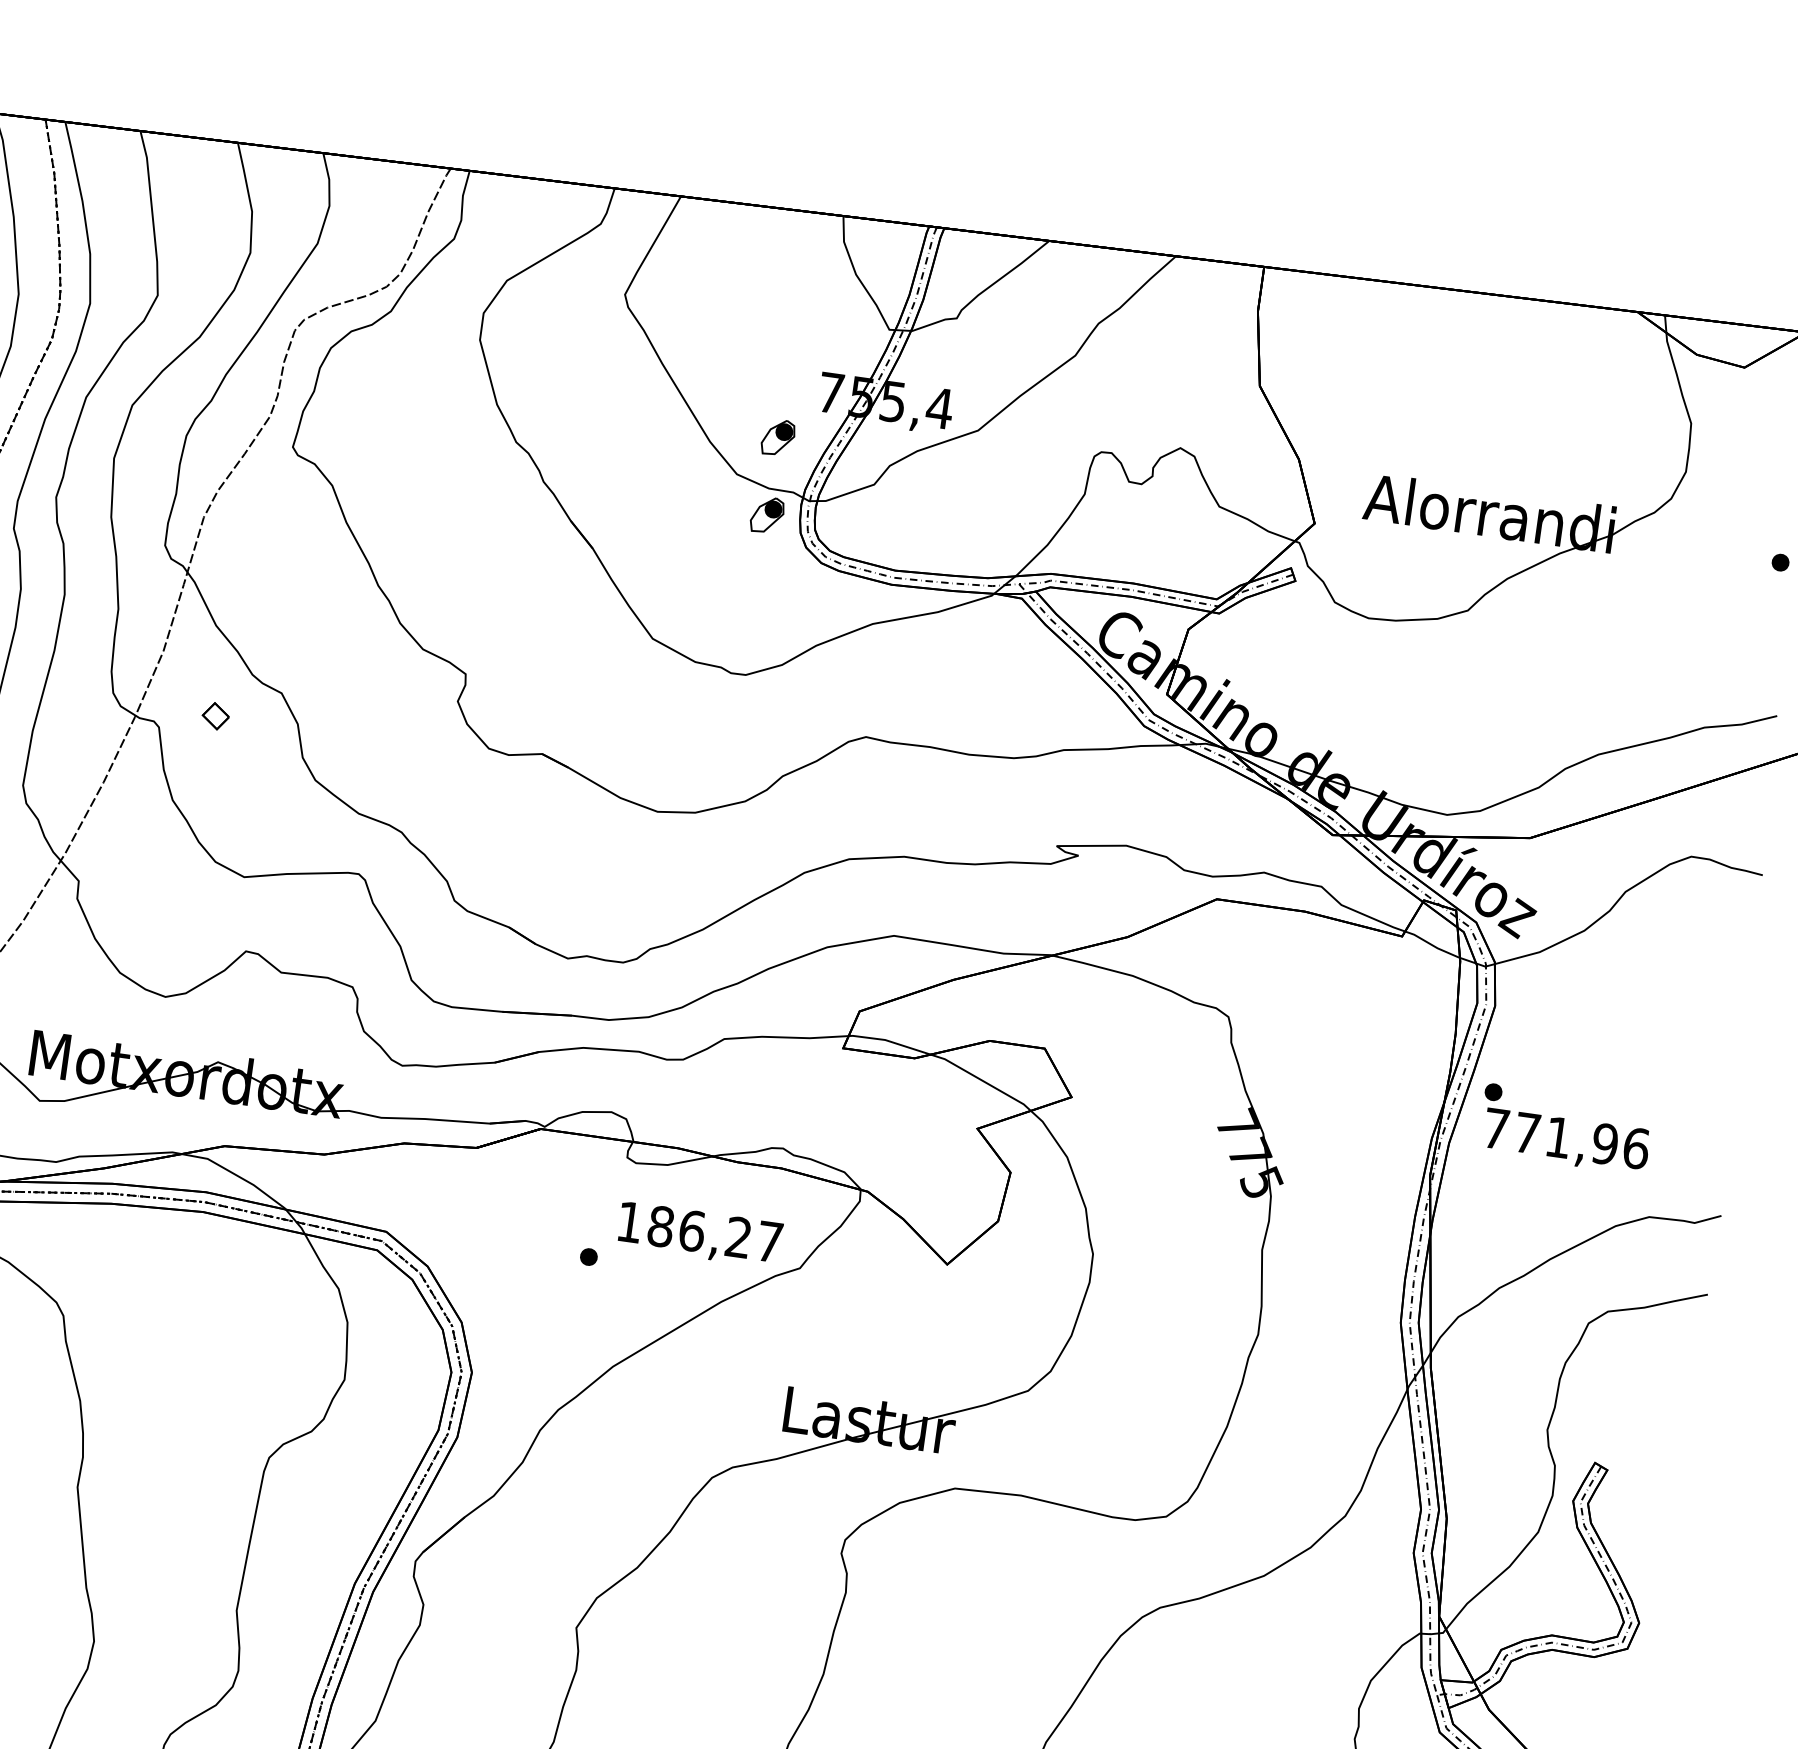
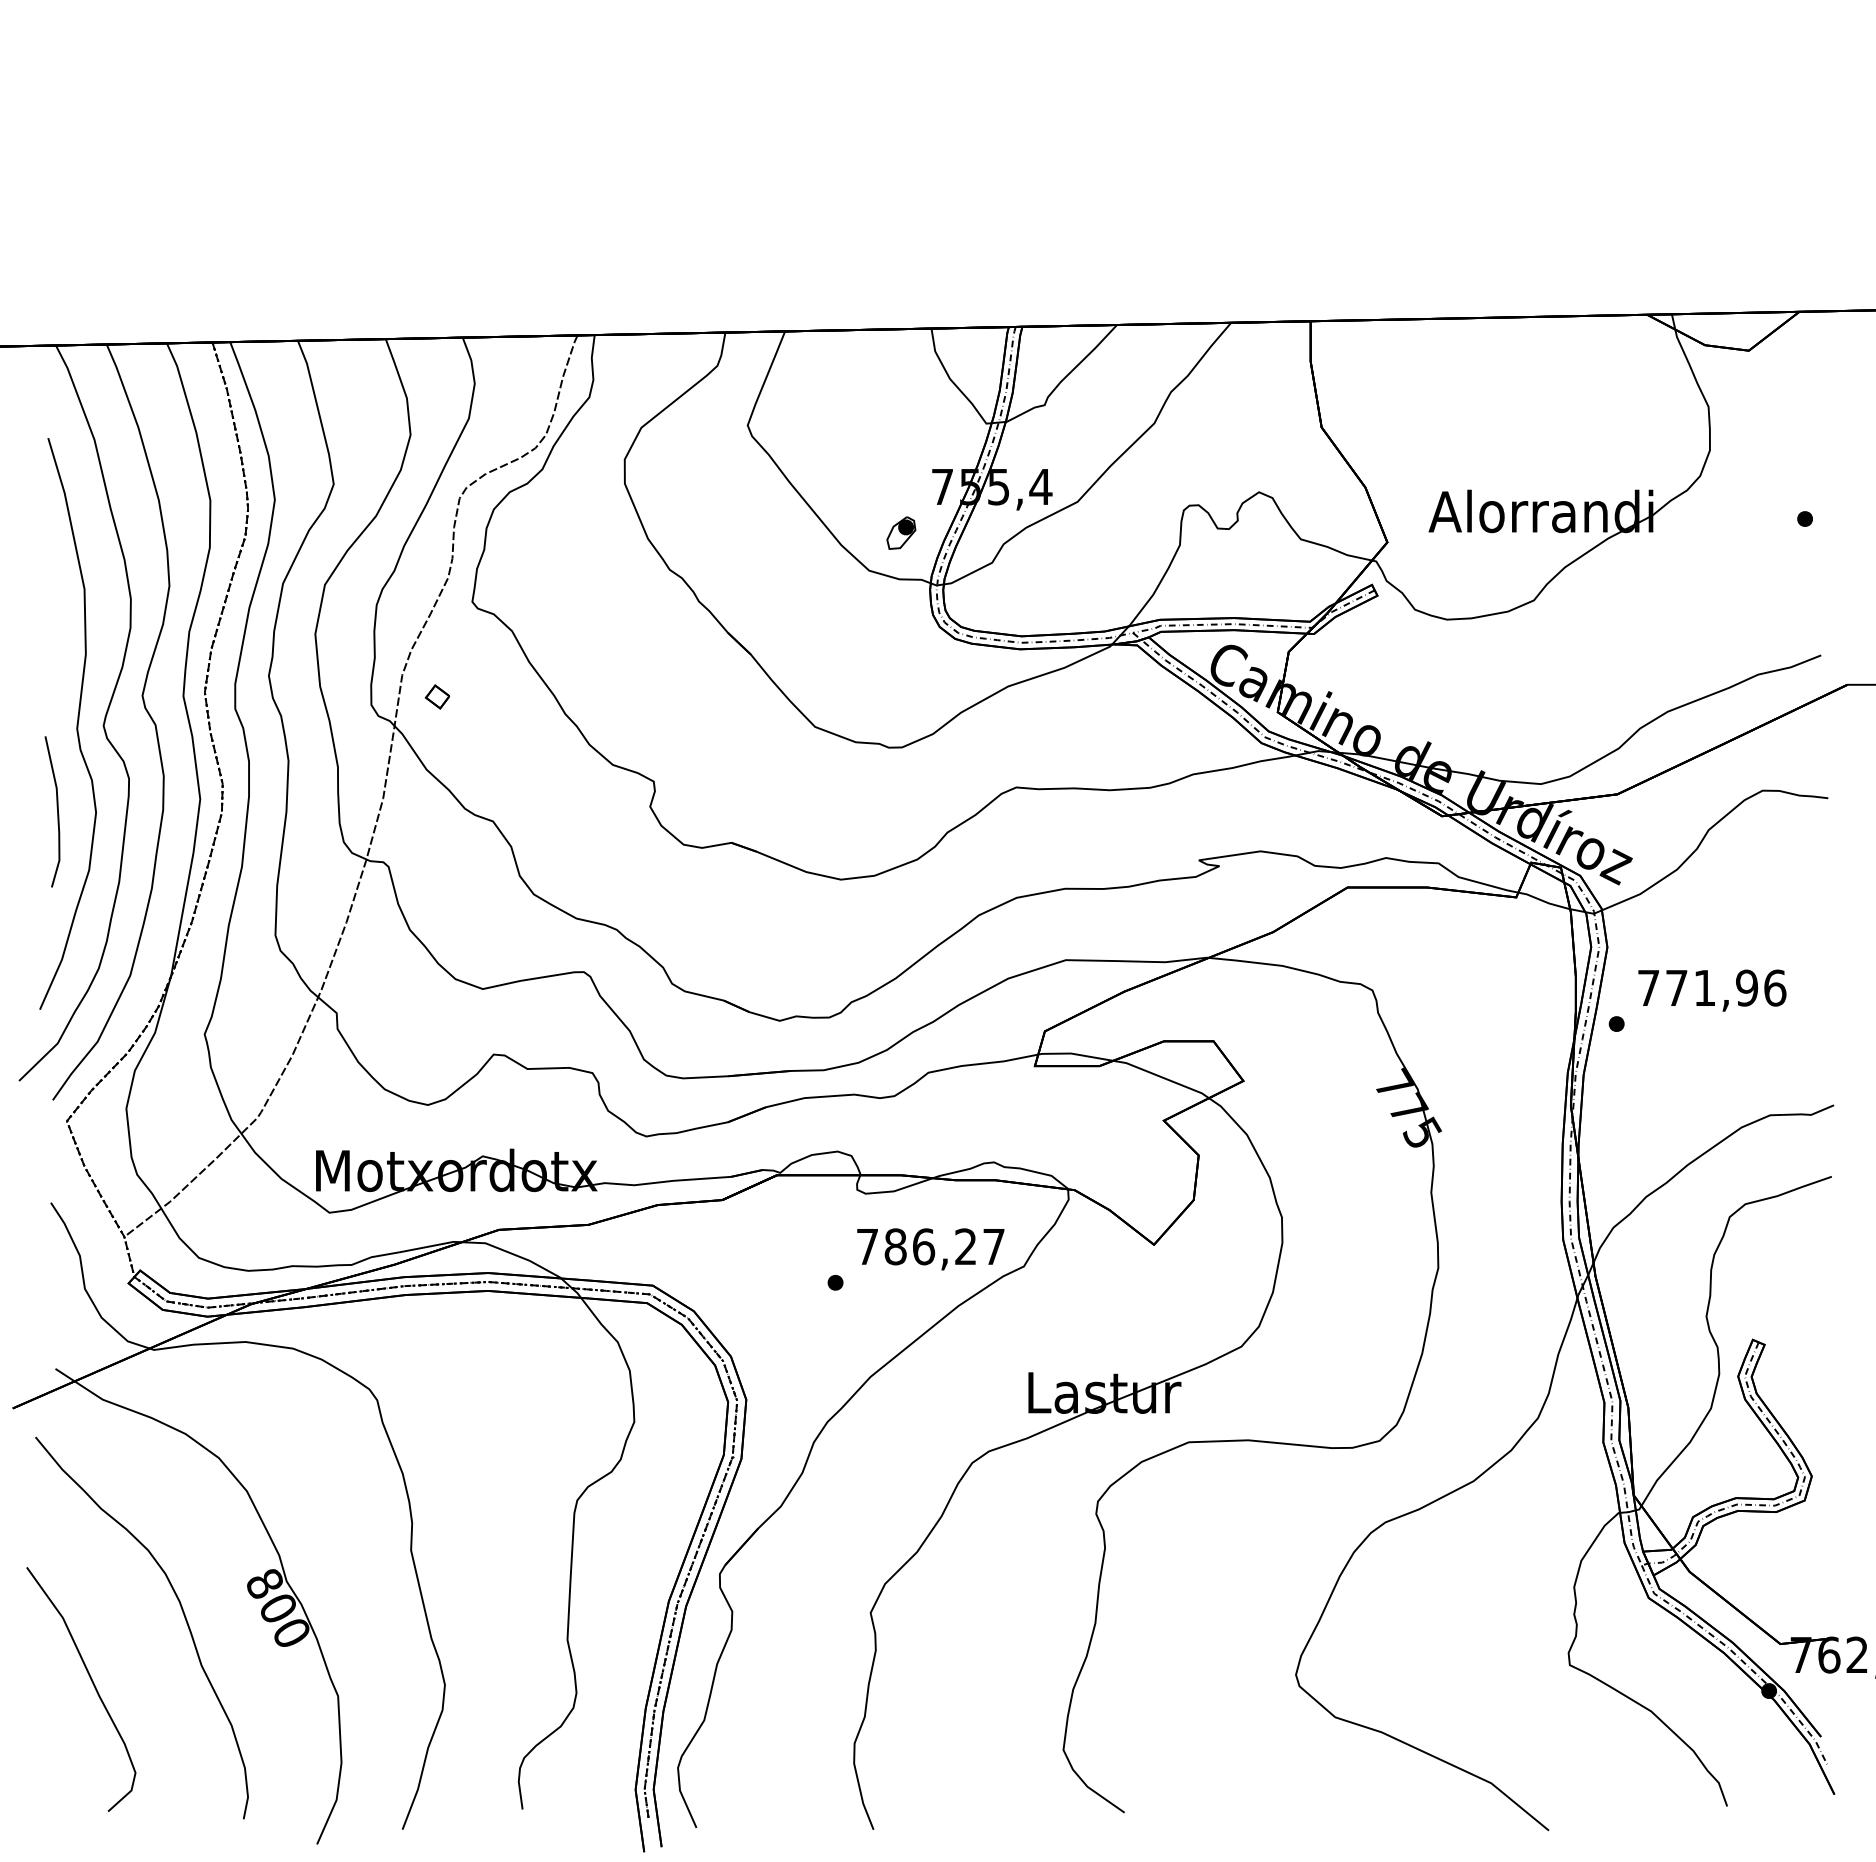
part: (767, 514) -> (901, 602), removed
part: (215, 715) -> (437, 696), moved
text: (1566, 1141) -> (1712, 990), moved
text: (629, 1221) -> (867, 1246), 186,27 -> 786,27

